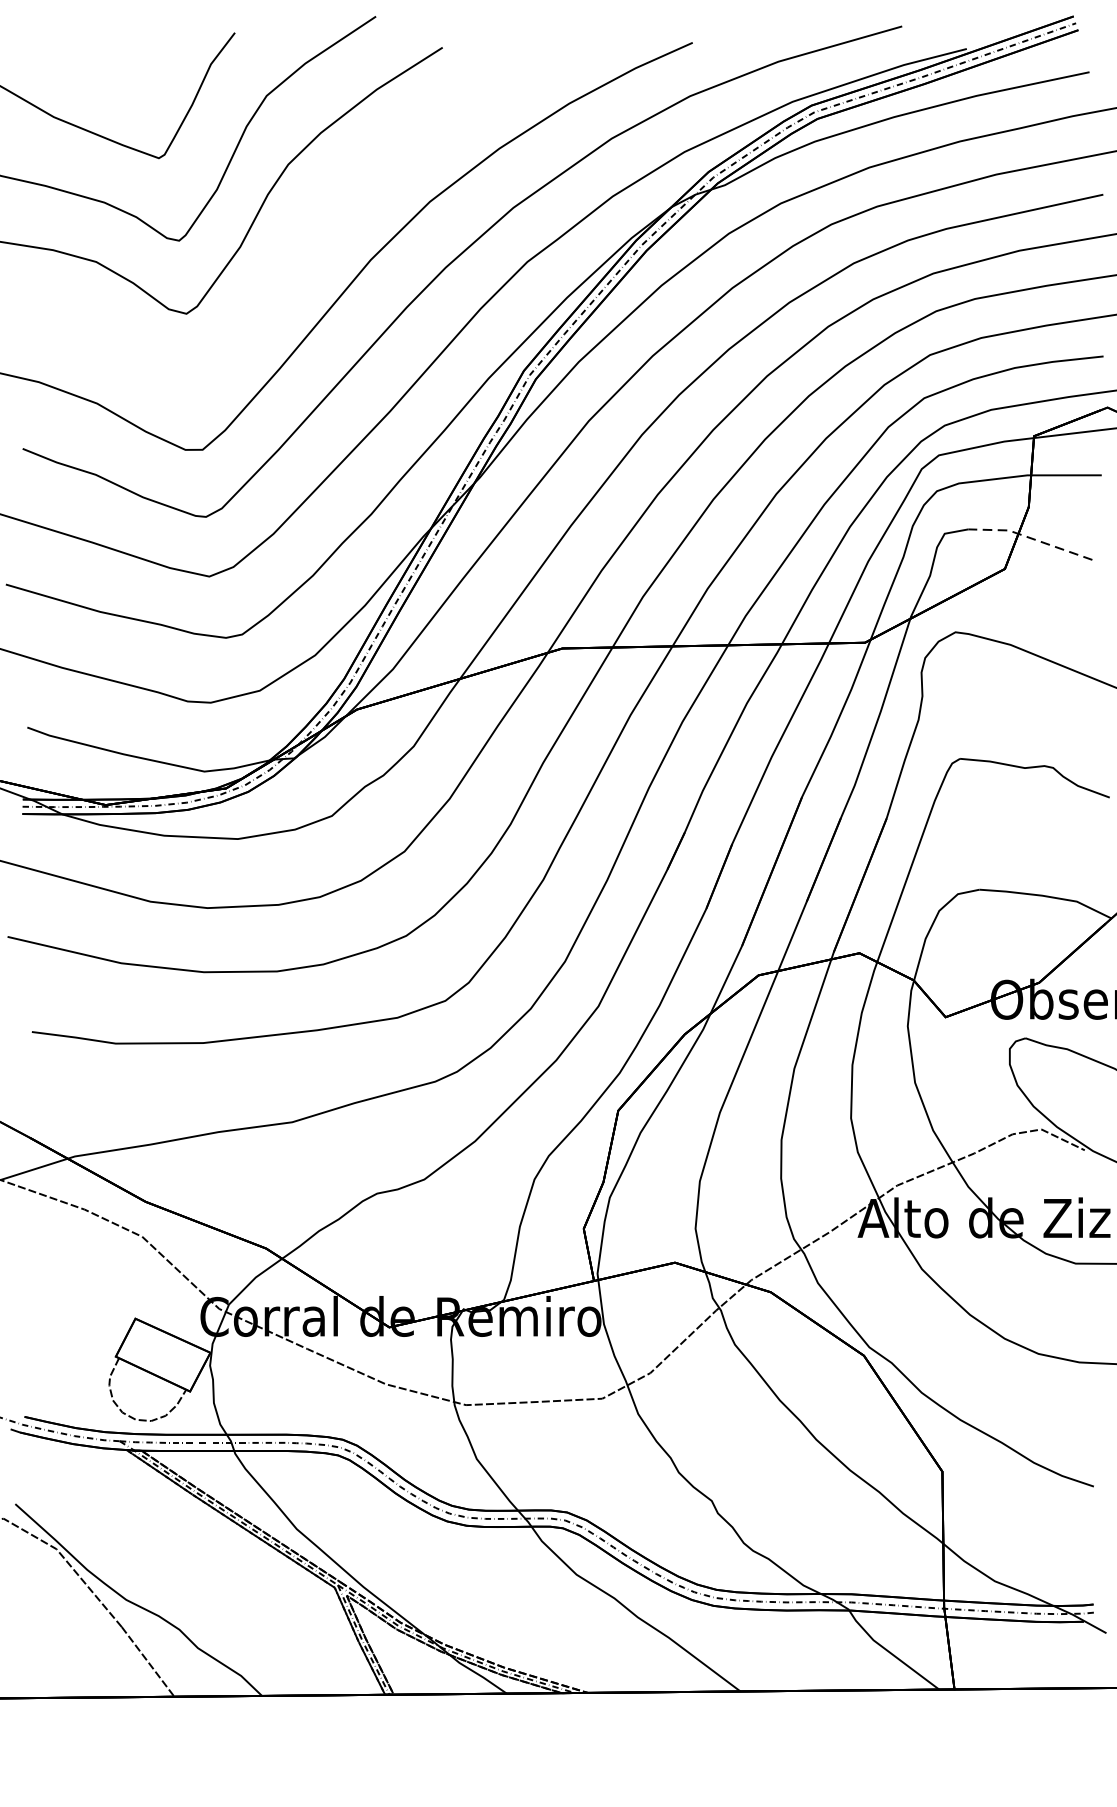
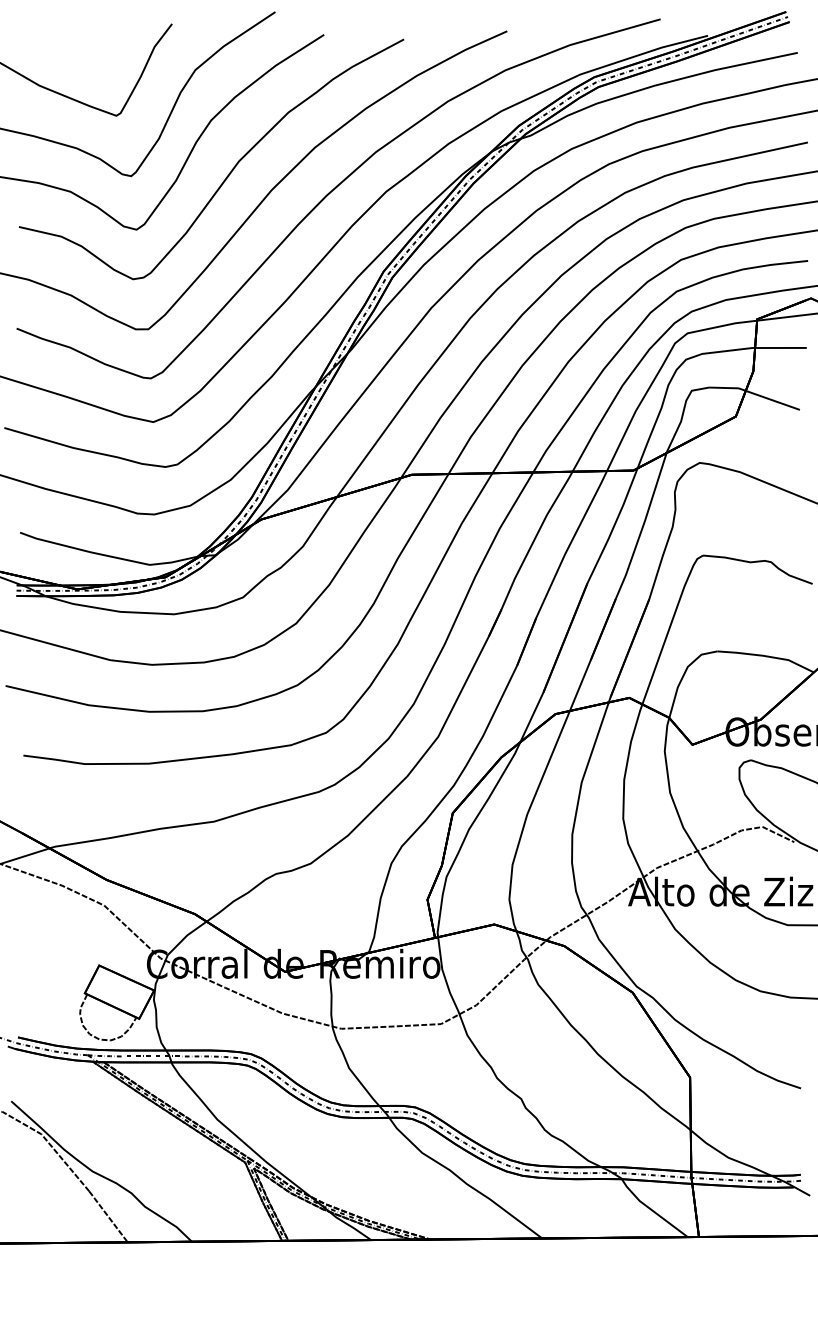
curve: (311, 237) -> (228, 173), added
line: (1030, 538) -> (754, 394), dashed -> solid

